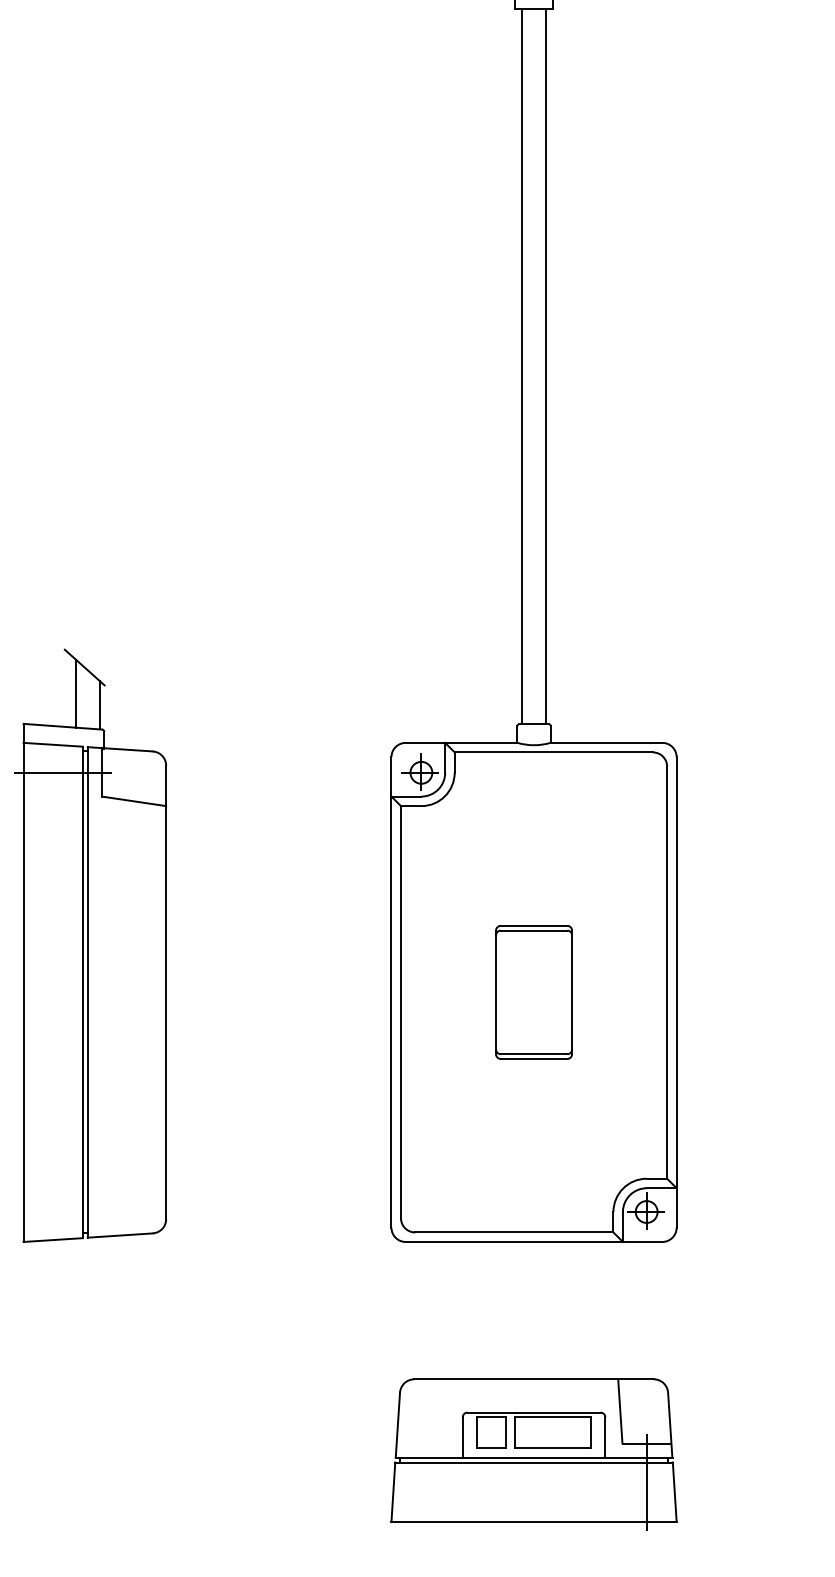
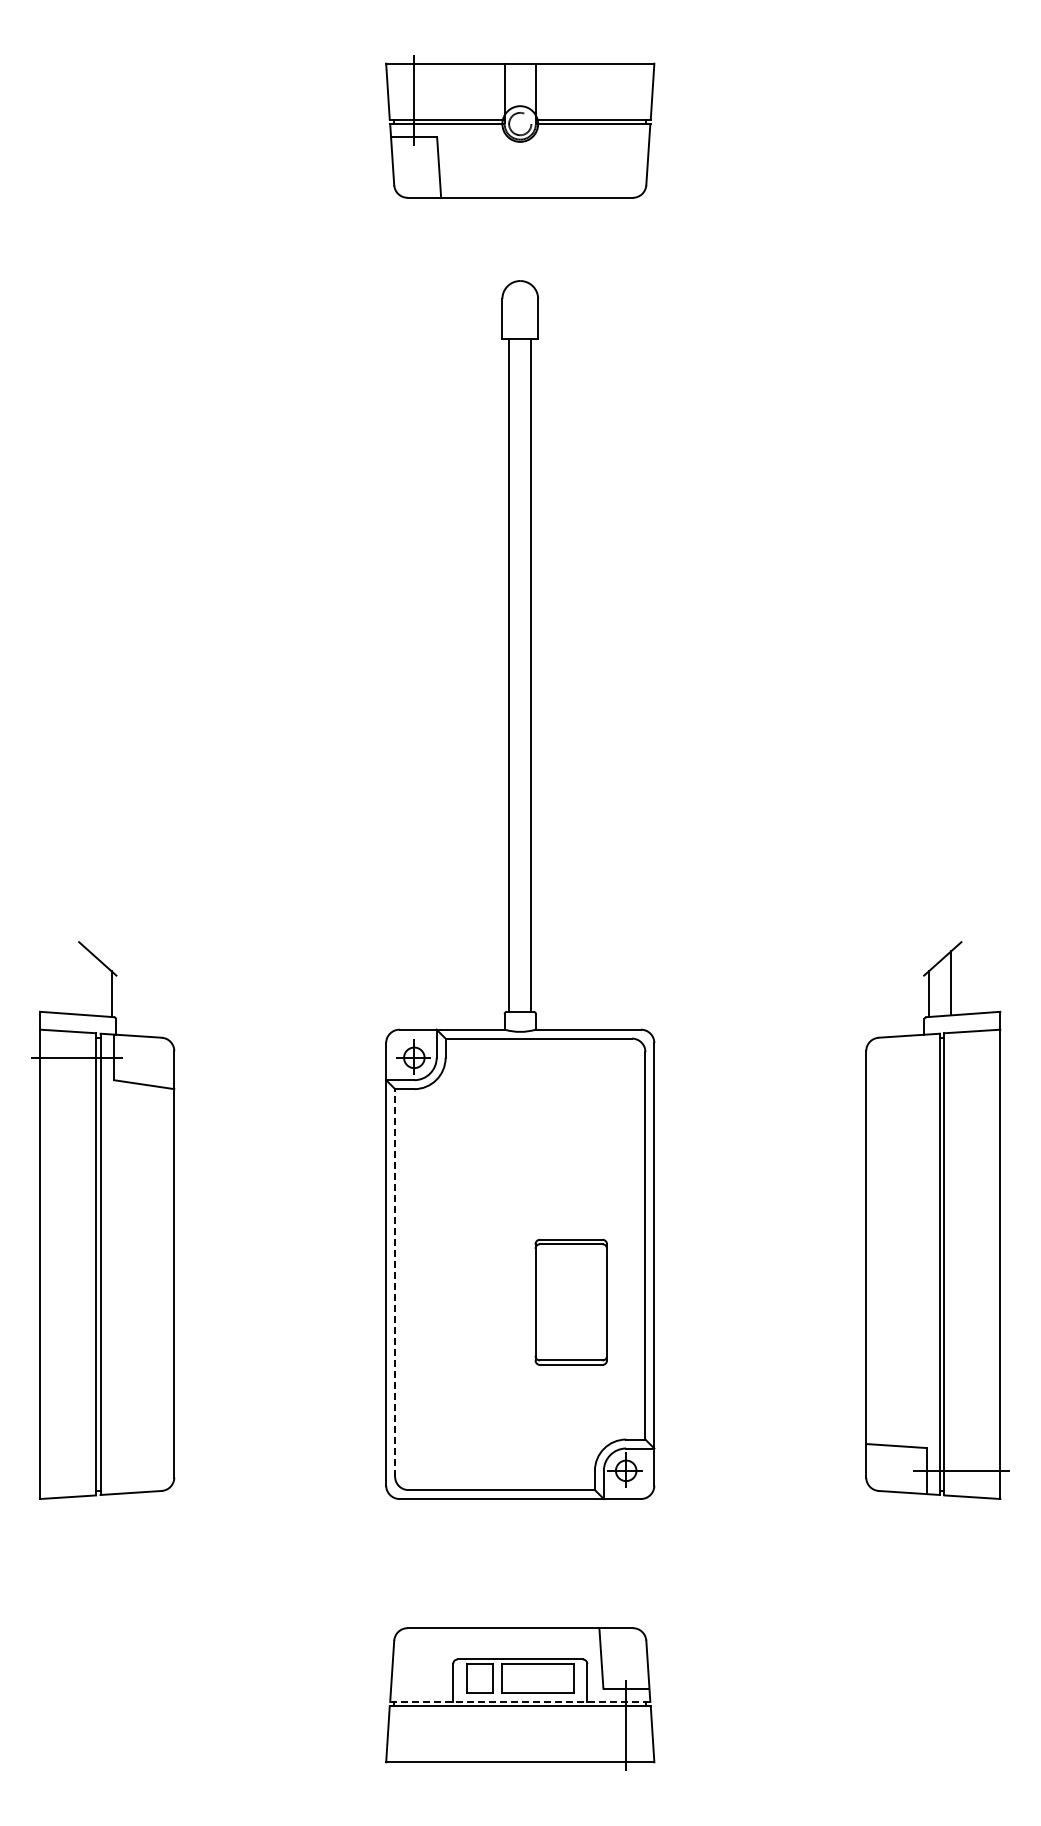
line: (75, 693) -> (89, 983), removed
part: (533, 991) -> (570, 1301), moved
line: (401, 1011) -> (395, 1282), solid -> dashed
line: (534, 1457) -> (520, 1701), solid -> dashed

